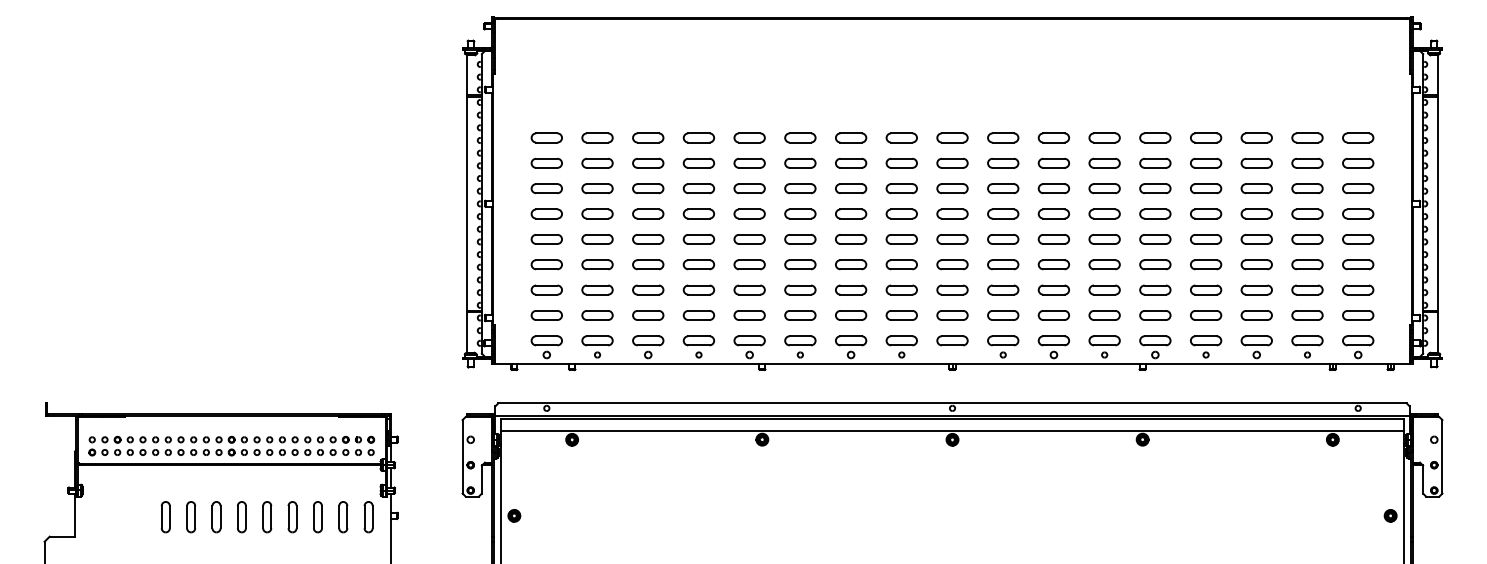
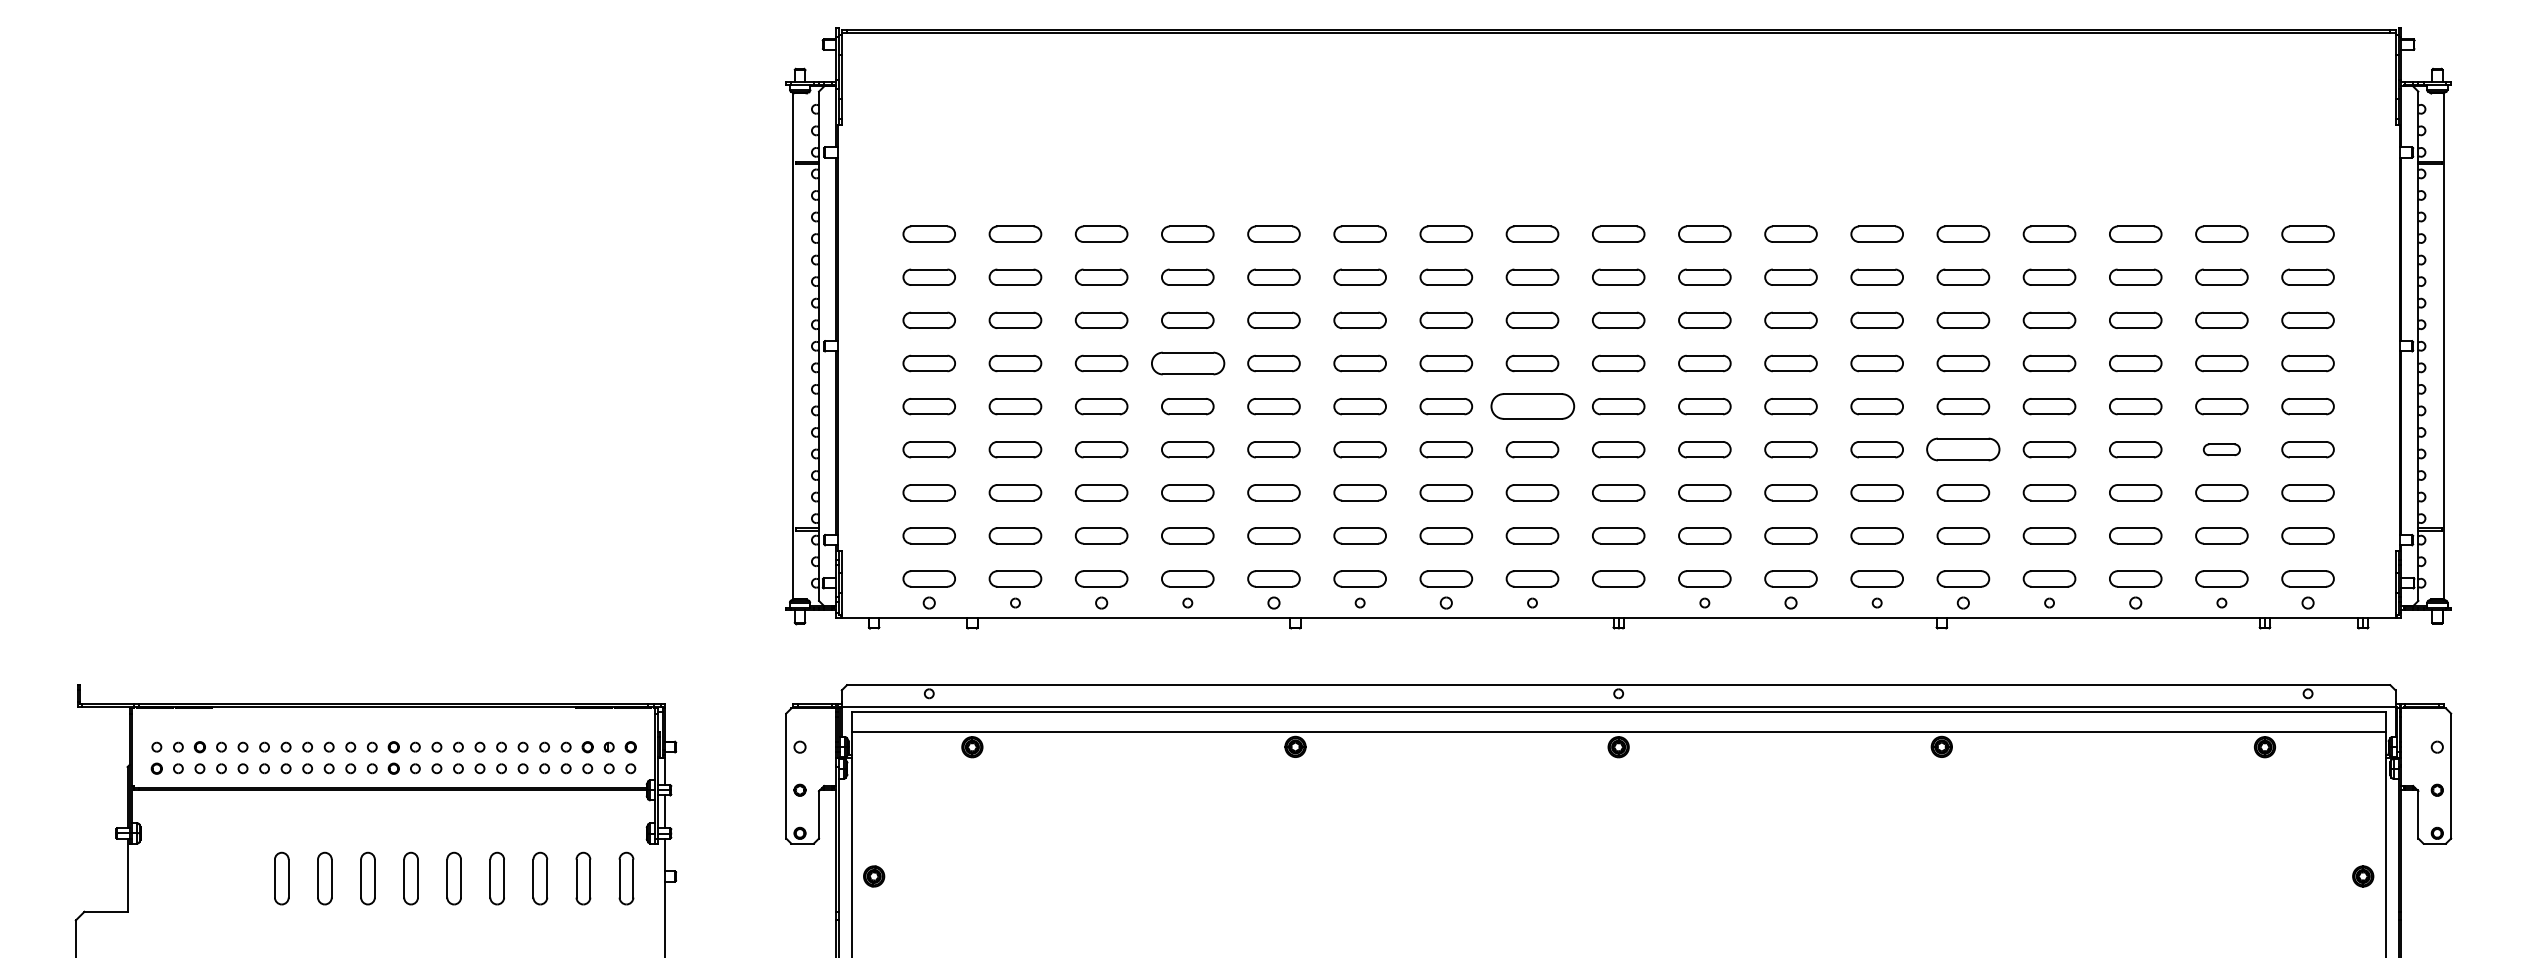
part: (698, 213) -> (1187, 362), size x1.4
part: (901, 239) -> (1531, 406), size x1.6
part: (1155, 264) -> (1963, 449), size x1.4
part: (1307, 264) -> (2221, 449), size x0.7

